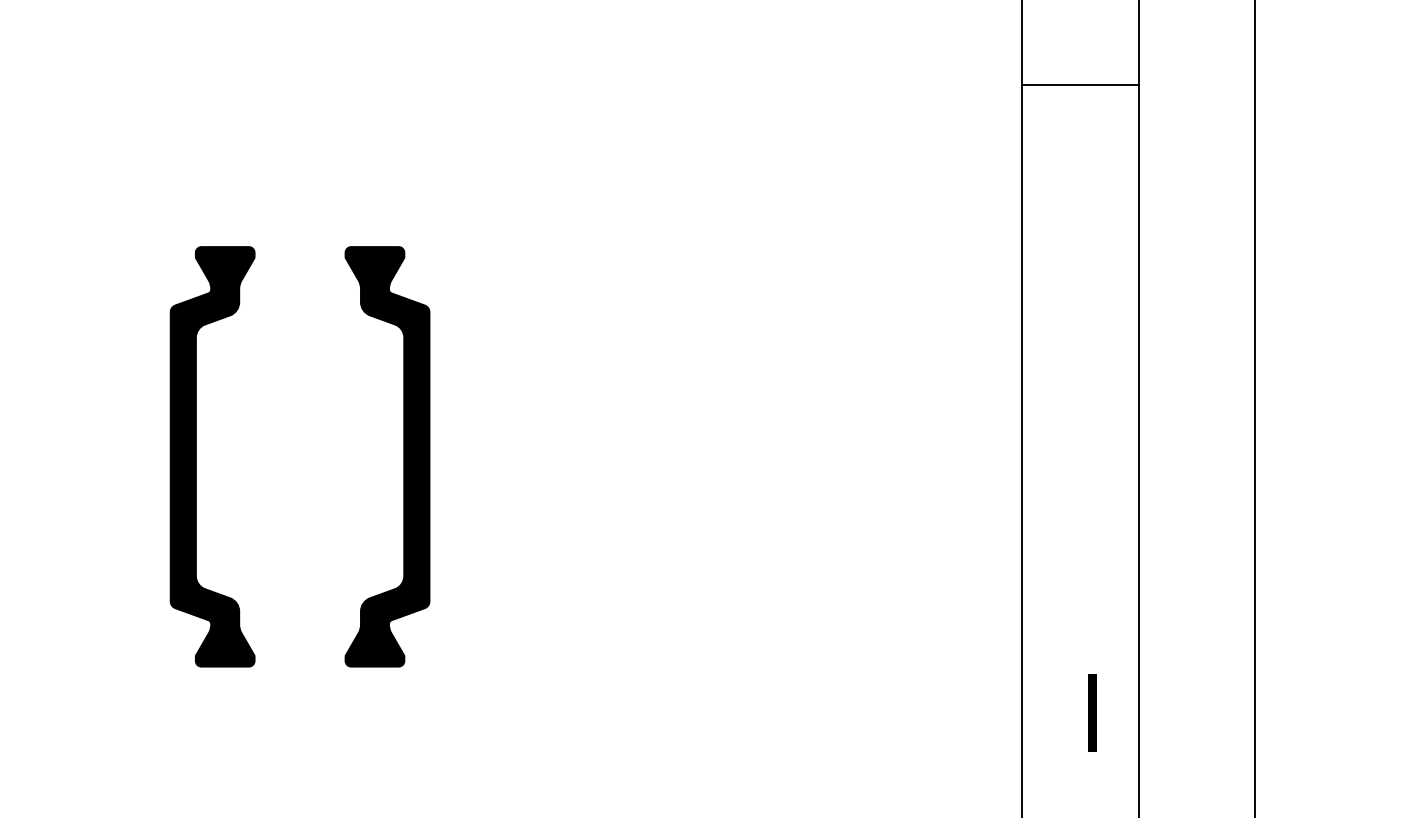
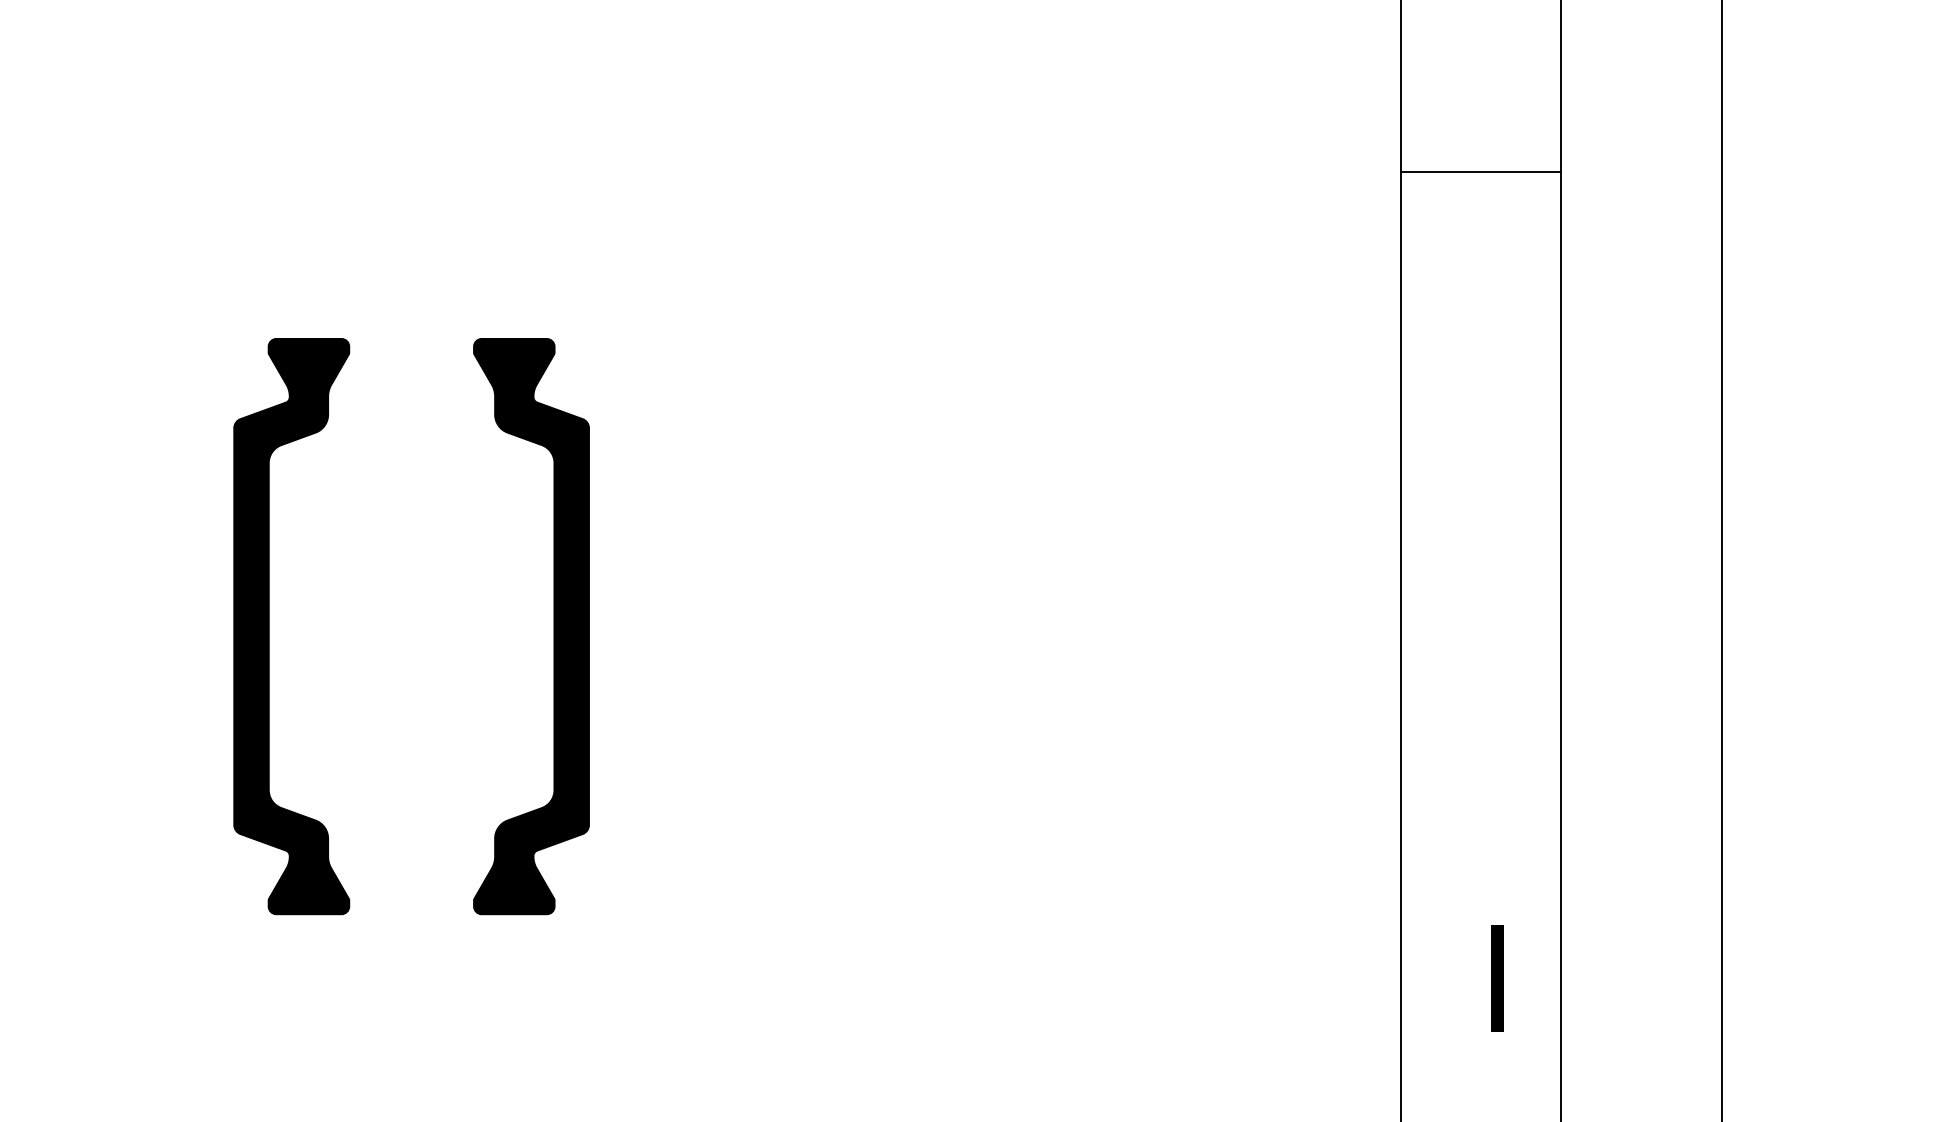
line: (1079, 85) -> (1480, 172), moved

